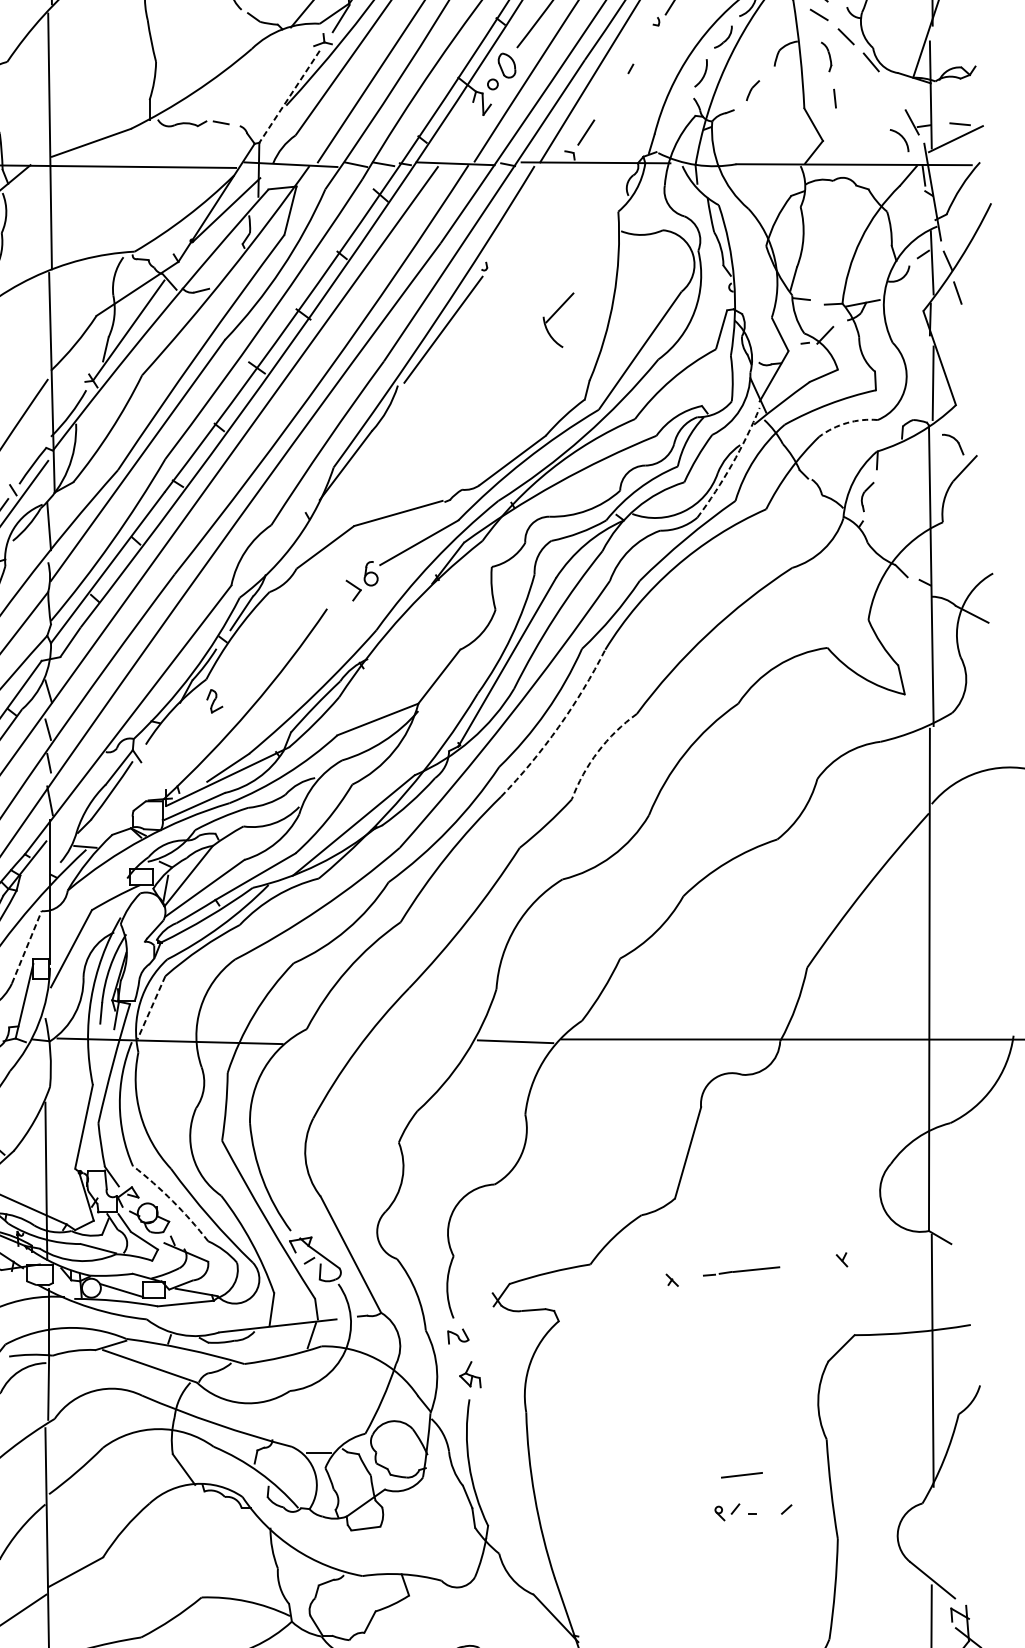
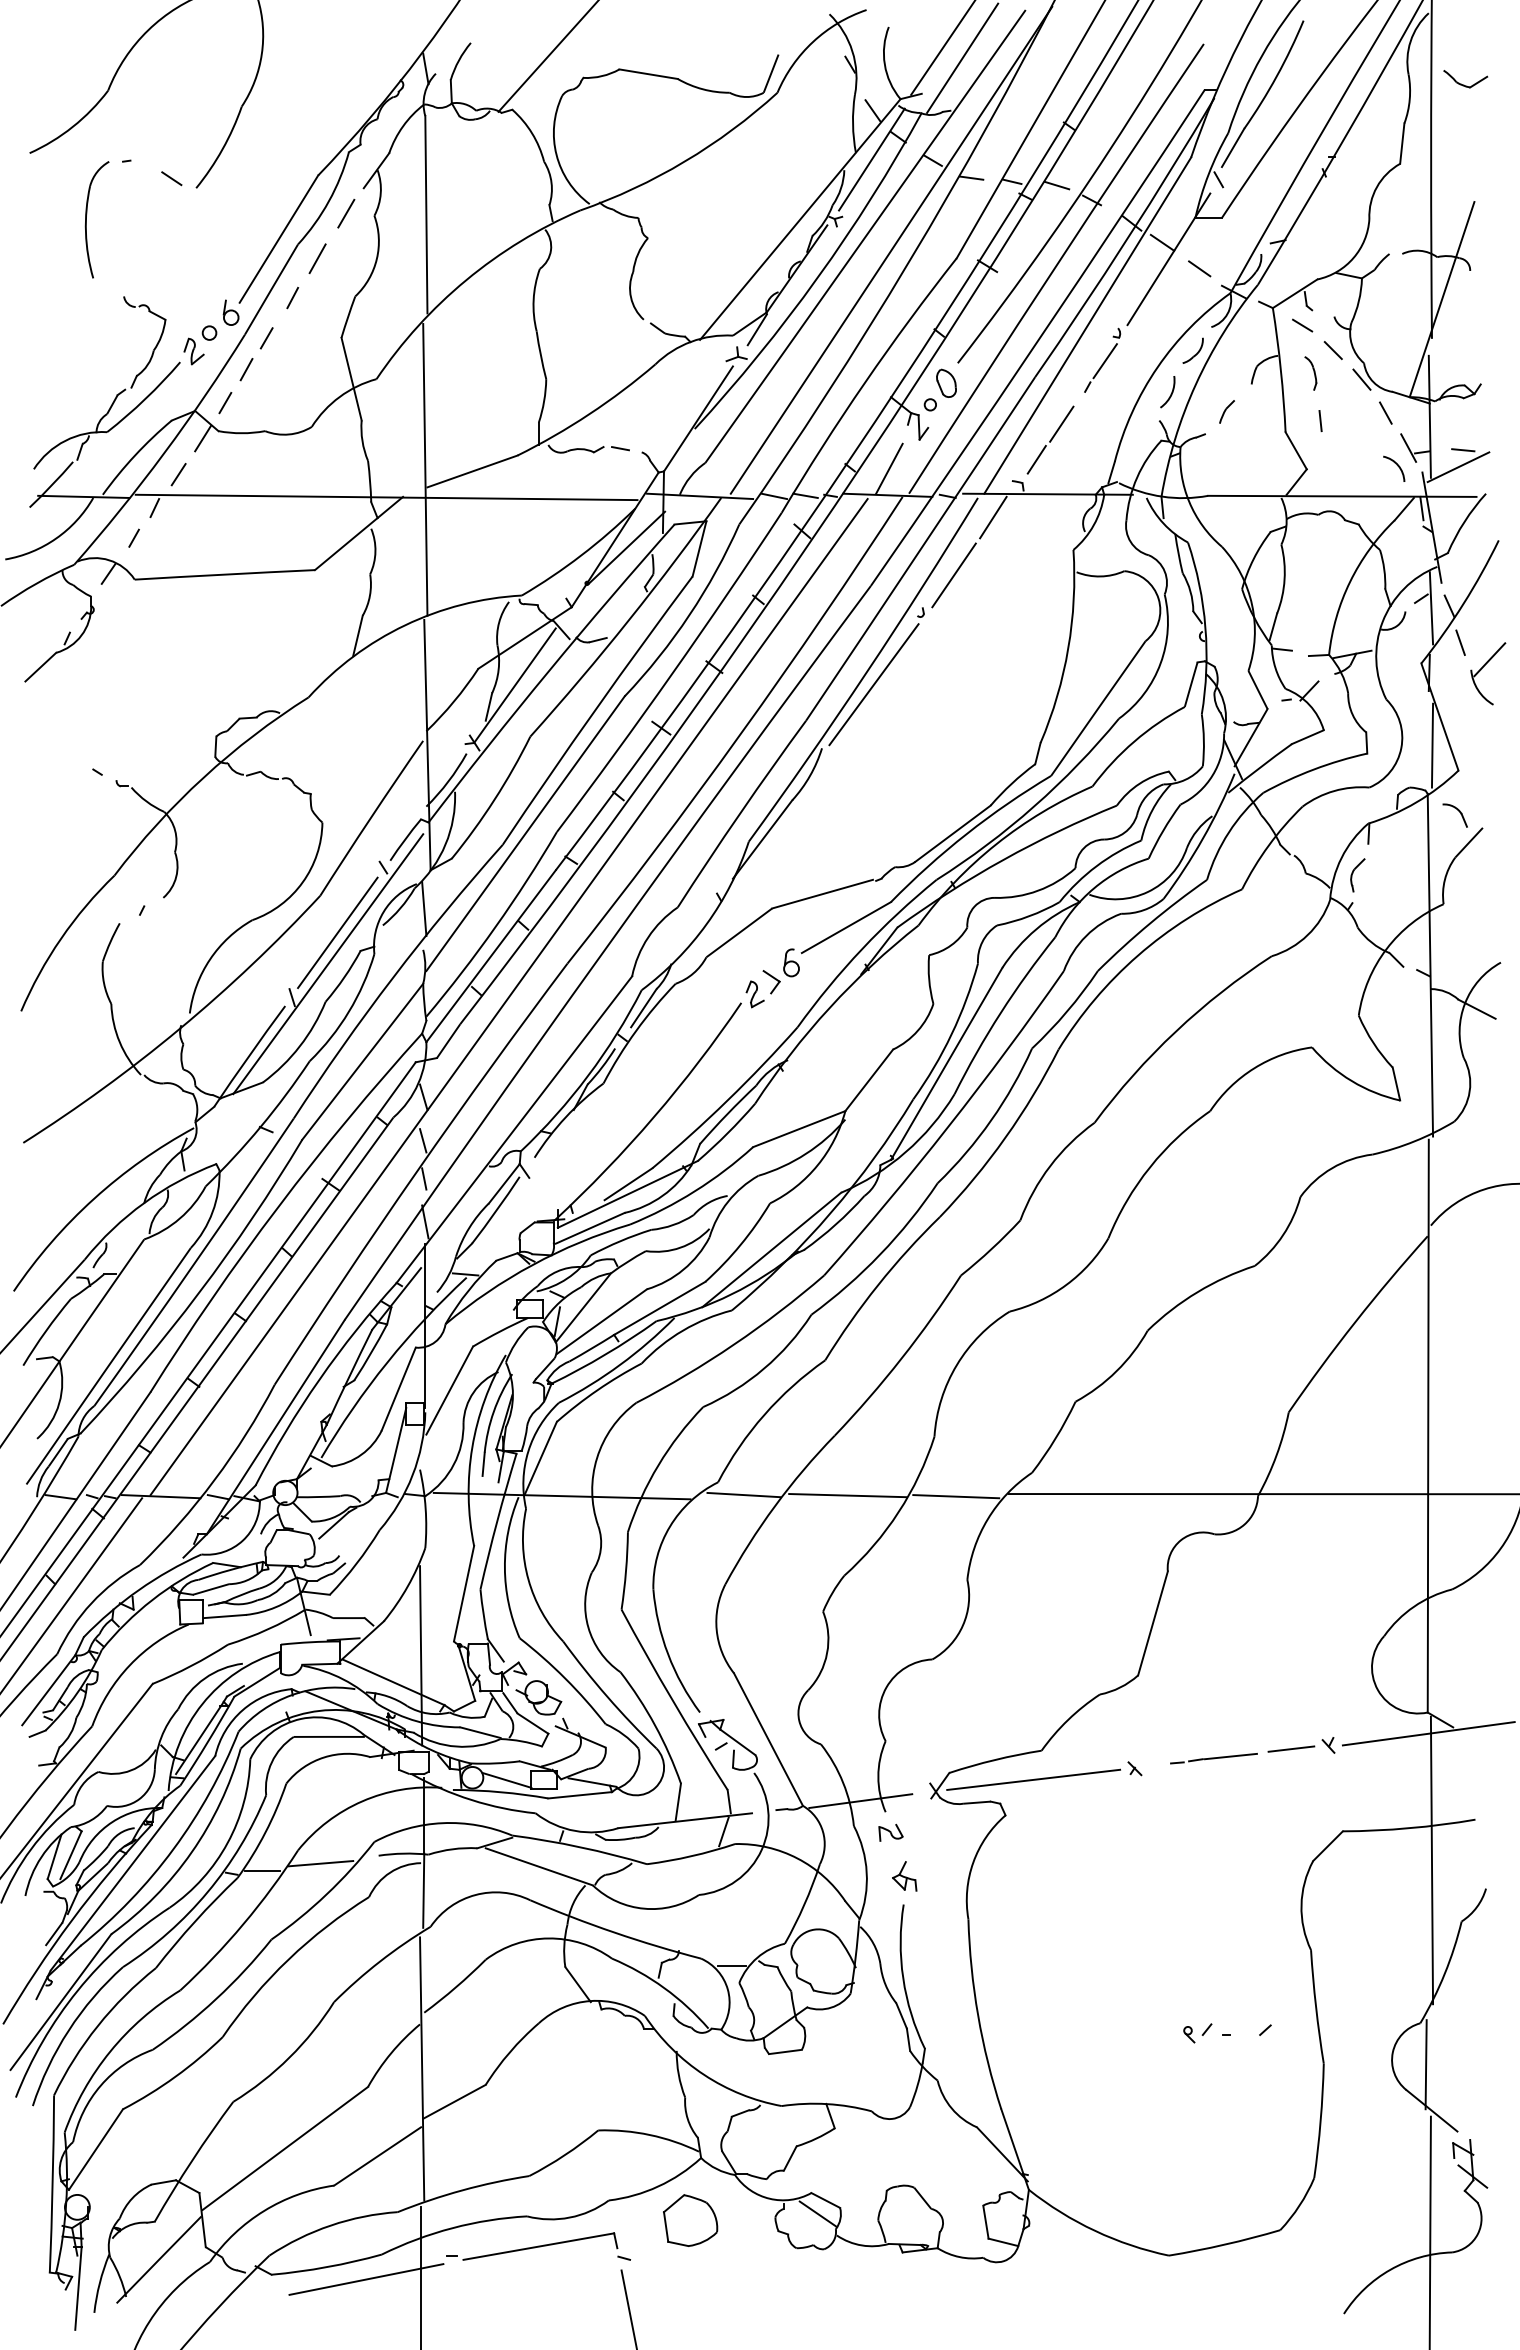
line: (645, 46) -> (1104, 361), added
line: (891, 91) -> (1385, 412), added
line: (289, 96) -> (698, 418), dashed -> solid
line: (607, 100) -> (1061, 423), added
line: (457, 140) -> (889, 468), added
line: (548, 183) -> (993, 517), added
line: (513, 234) -> (953, 575), added
part: (552, 317) -> (1481, 670), moved
arc: (847, 423) -> (1334, 791), dashed -> solid
arc: (732, 464) -> (1203, 838), dashed -> solid
part: (214, 701) -> (754, 994), moved
arc: (558, 726) -> (1005, 1137), dashed -> solid
arc: (598, 752) -> (1050, 1166), dashed -> solid
line: (26, 947) -> (398, 1389), dashed -> solid
line: (151, 1008) -> (540, 1458), dashed -> solid
line: (329, 1039) -> (743, 1494), added
line: (420, 1040) -> (847, 1495), added
arc: (172, 1201) -> (565, 1678), dashed -> solid
line: (929, 1249) -> (1428, 1733), added
line: (583, 1289) -> (1033, 1779), added
line: (431, 1308) -> (860, 1800), added
line: (742, 1474) -> (1291, 1748), moved
line: (927, 1539) -> (1425, 2064), added

